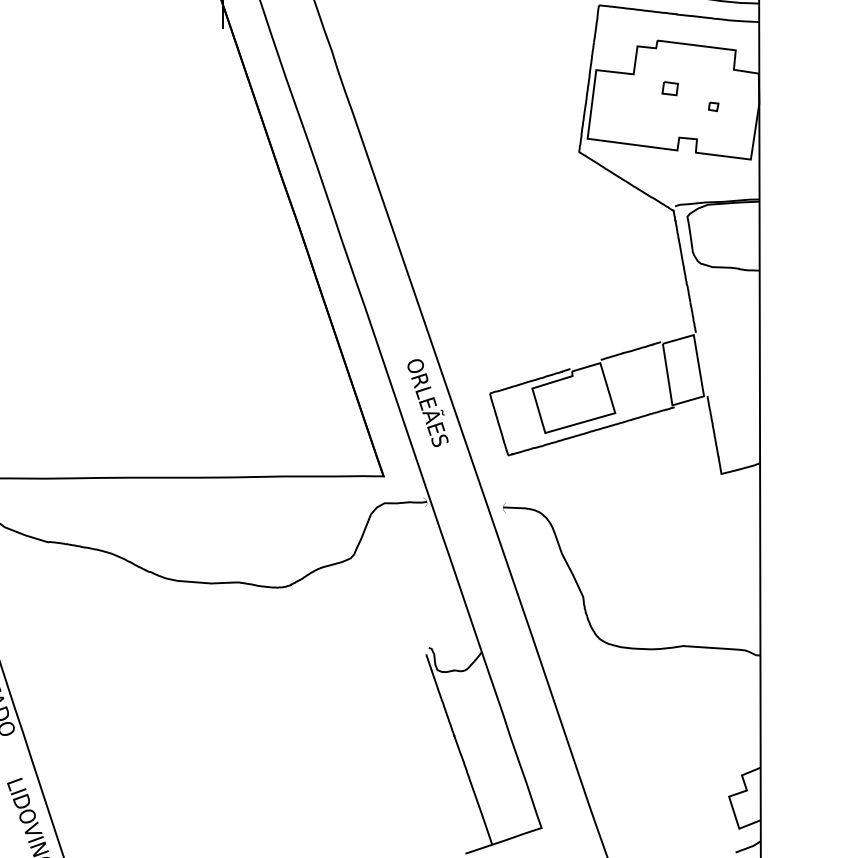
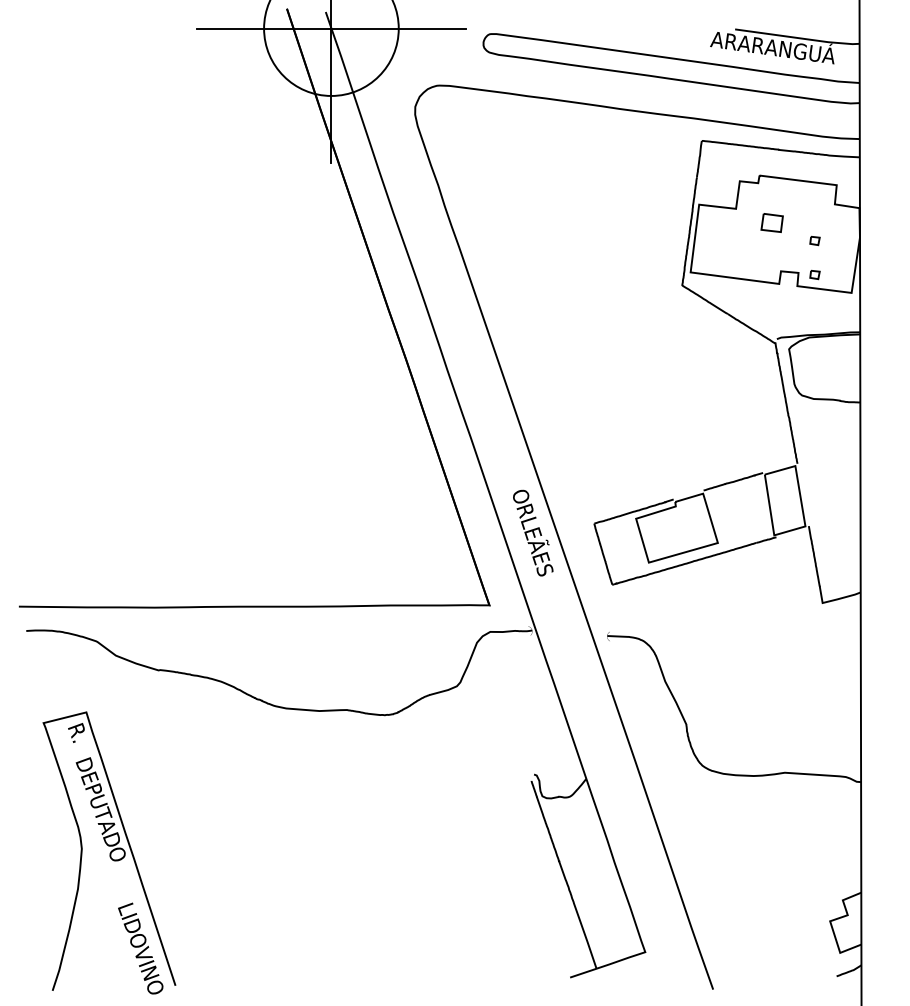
part: (669, 88) -> (771, 222), size x1.4
part: (713, 140) -> (814, 274), added

